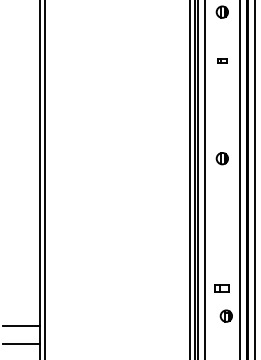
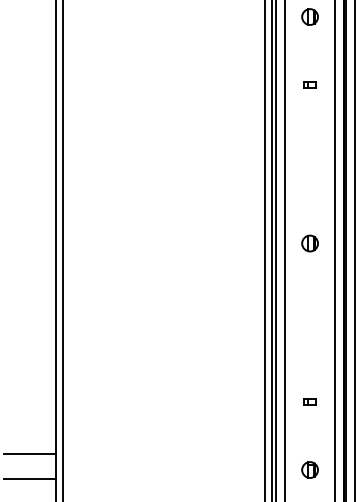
part: (221, 158) -> (308, 243), moved
part: (222, 287) -> (310, 400), size x0.62
part: (225, 315) -> (308, 469), moved

